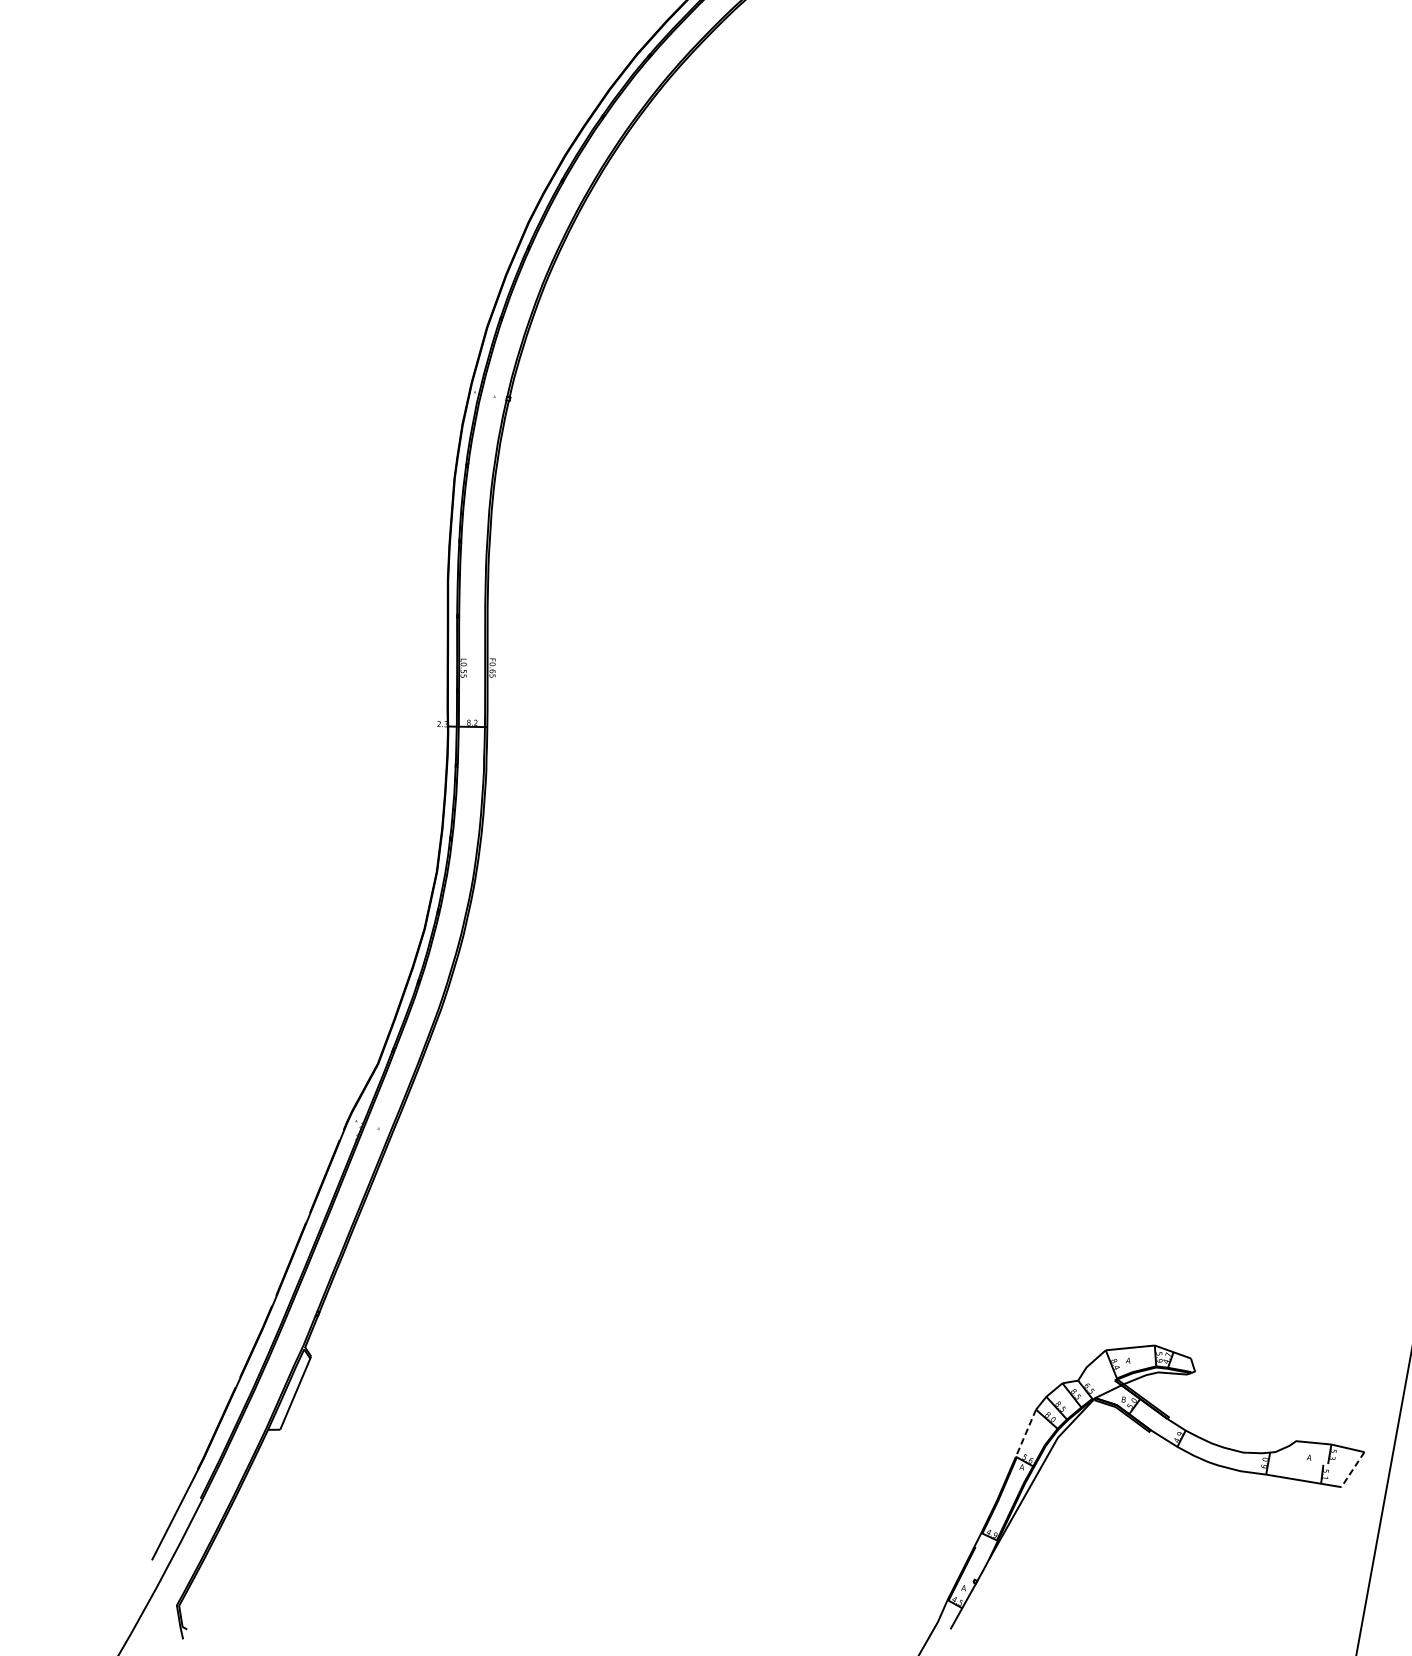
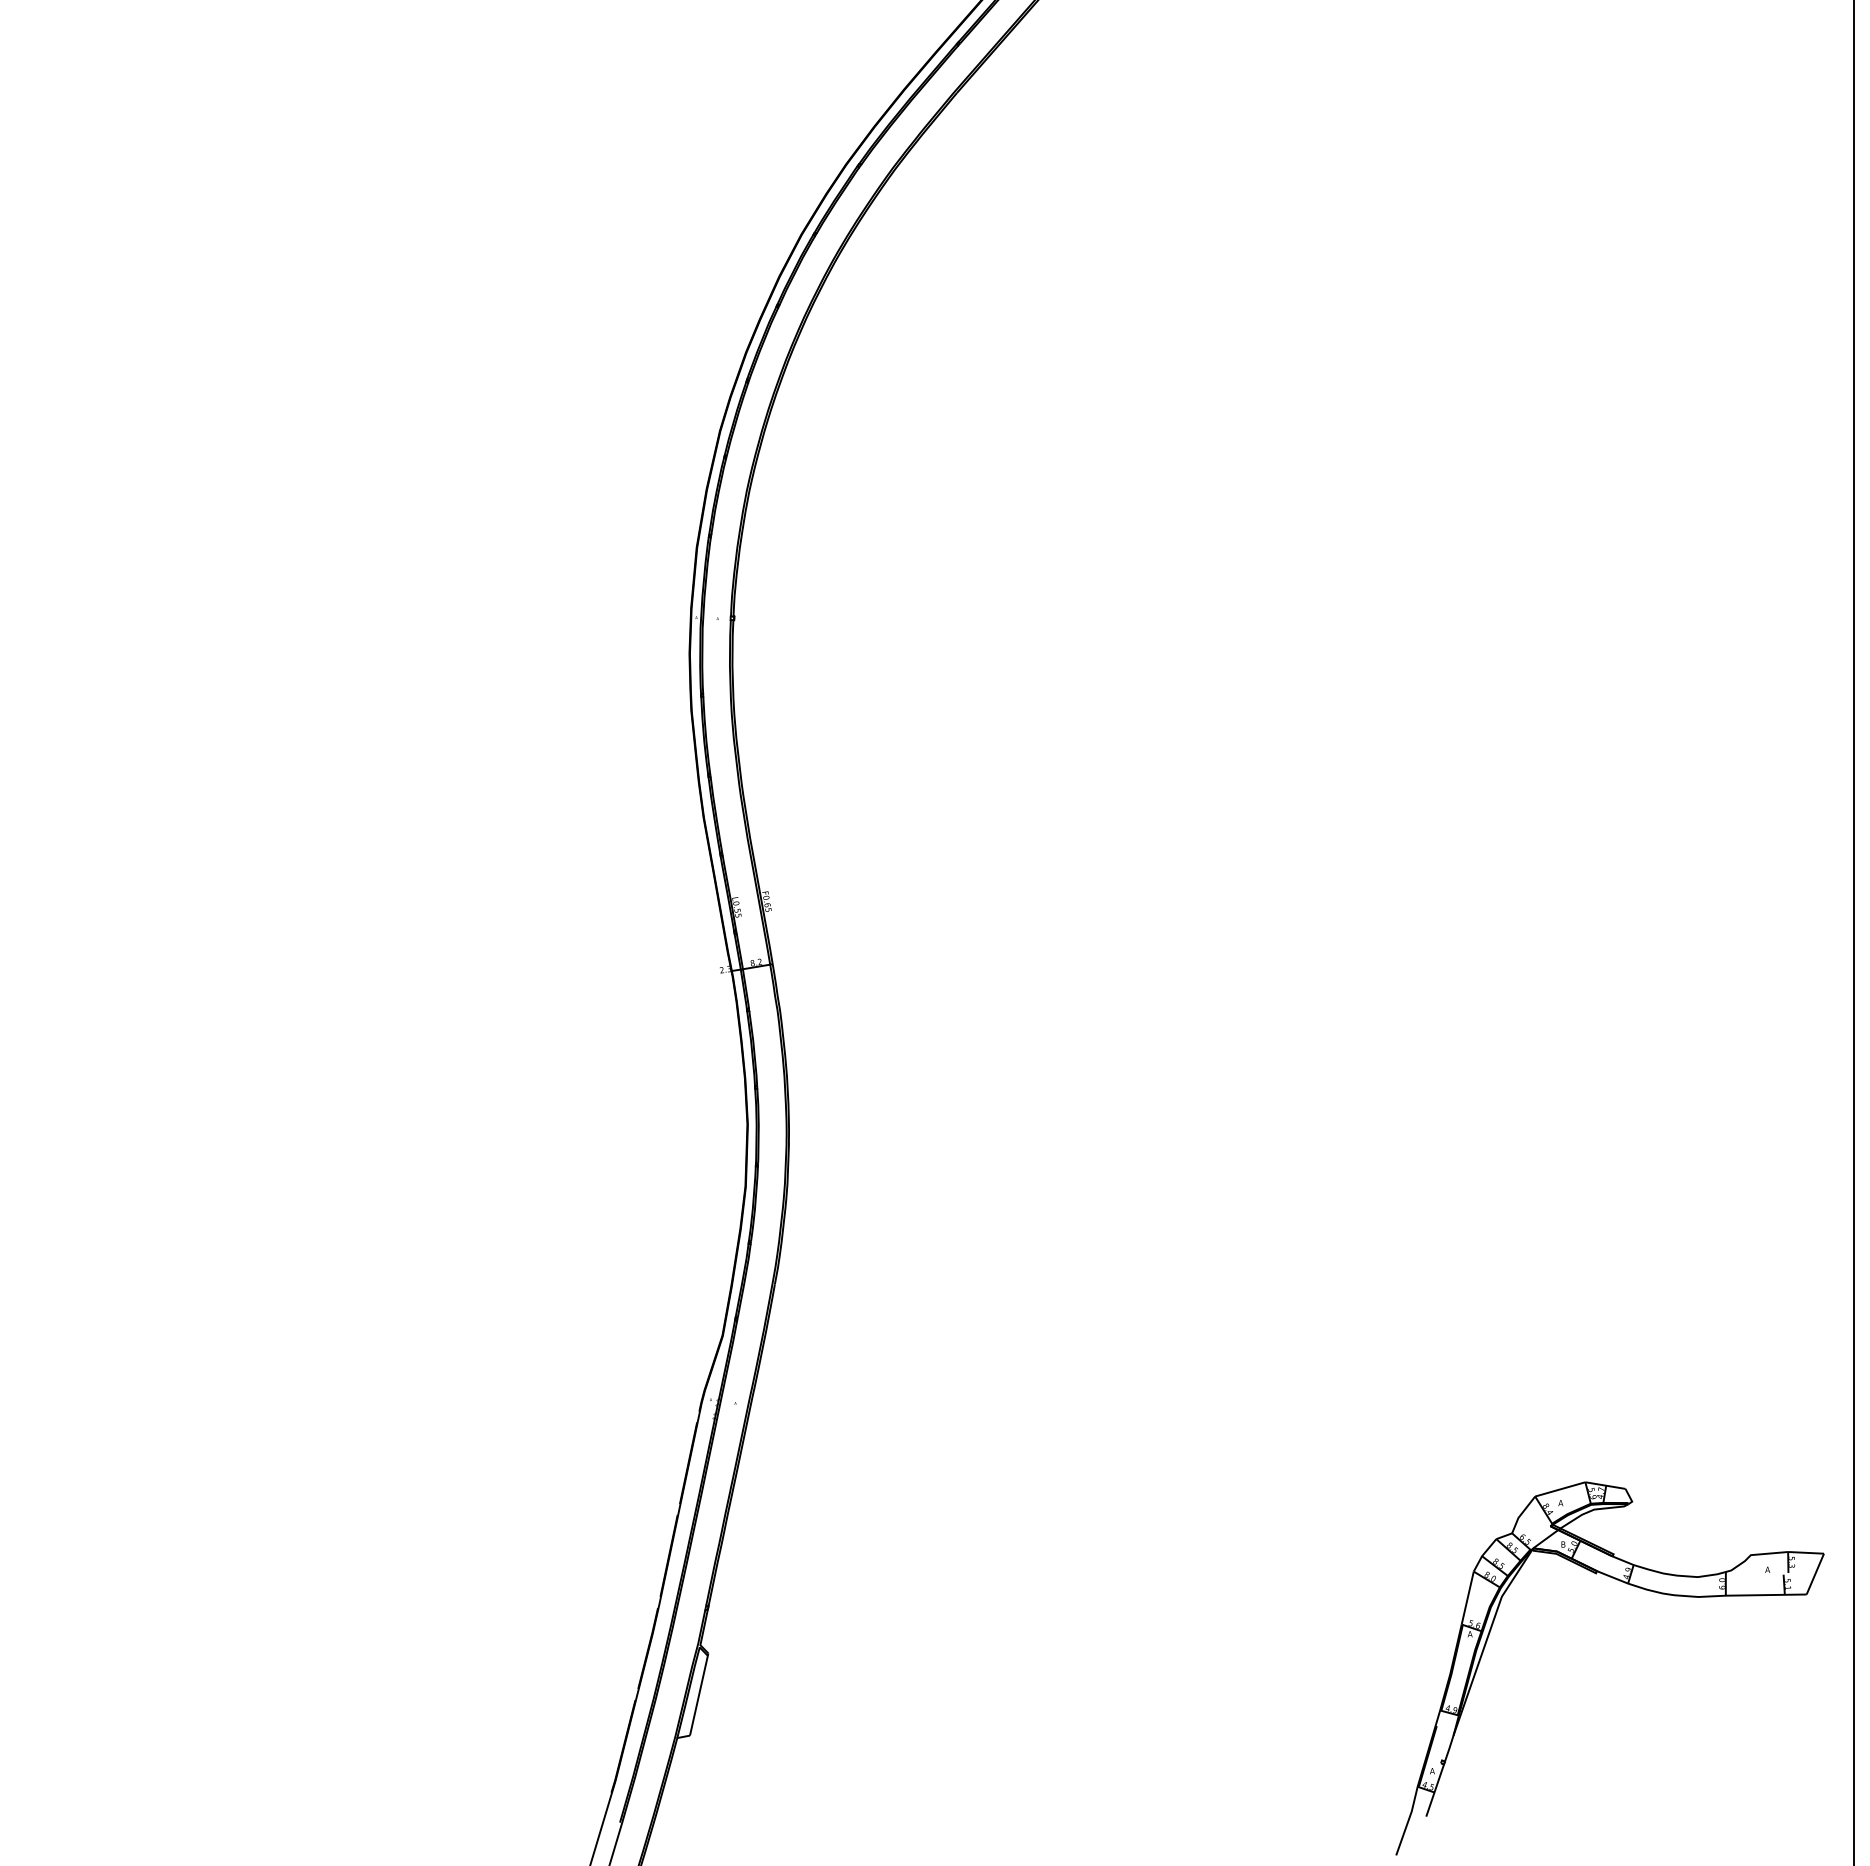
line: (1025, 1433) -> (1467, 1598), dashed -> solid
line: (1353, 1470) -> (1815, 1574), dashed -> solid

